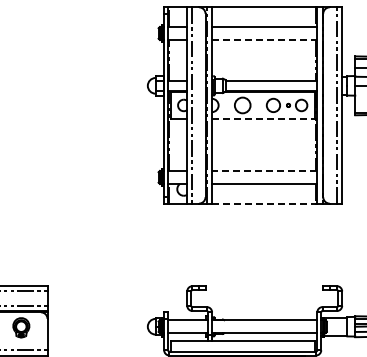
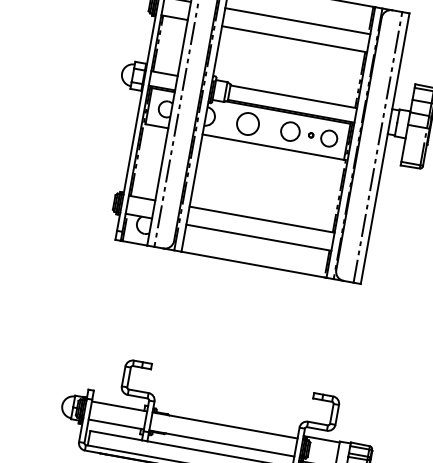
line: (264, 40) -> (294, 39), dashed -> solid
line: (263, 118) -> (273, 147), dashed -> solid
line: (264, 170) -> (261, 219), dashed -> solid
line: (264, 203) -> (253, 264), dashed -> solid

